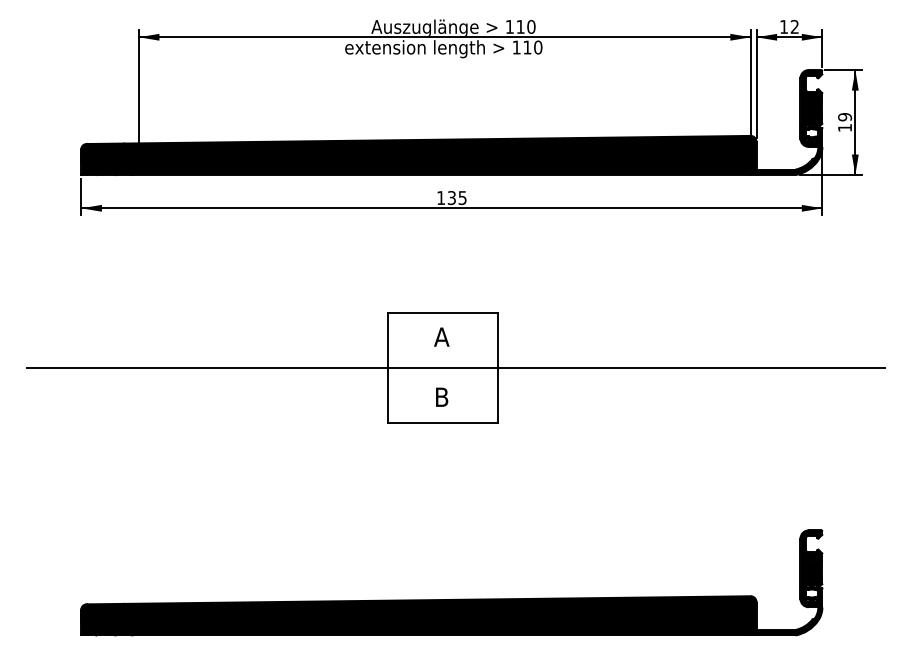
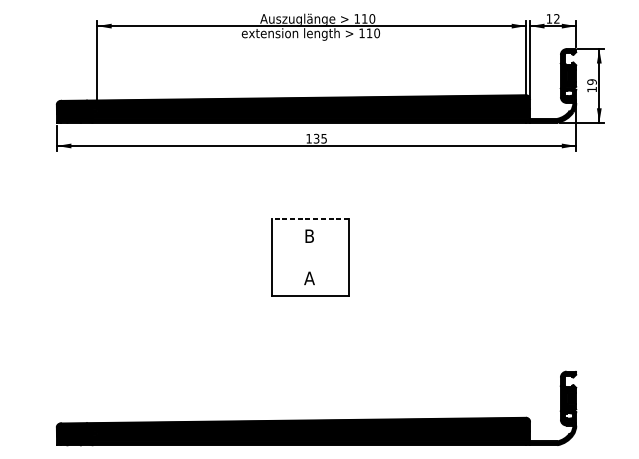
line: (443, 312) -> (310, 218), solid -> dashed
text: (441, 336) -> (309, 235), A -> B
line: (455, 367) -> (319, 257), removed
text: (441, 396) -> (309, 277), B -> A

